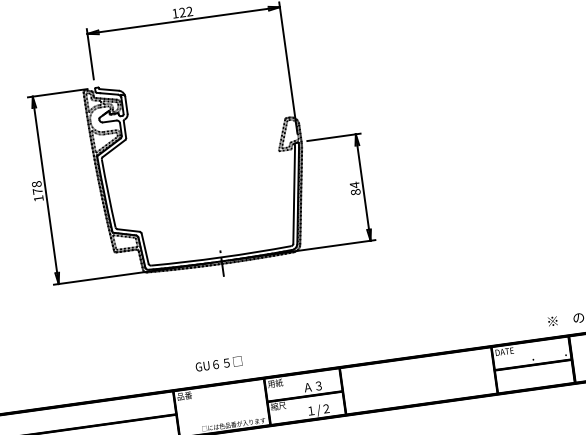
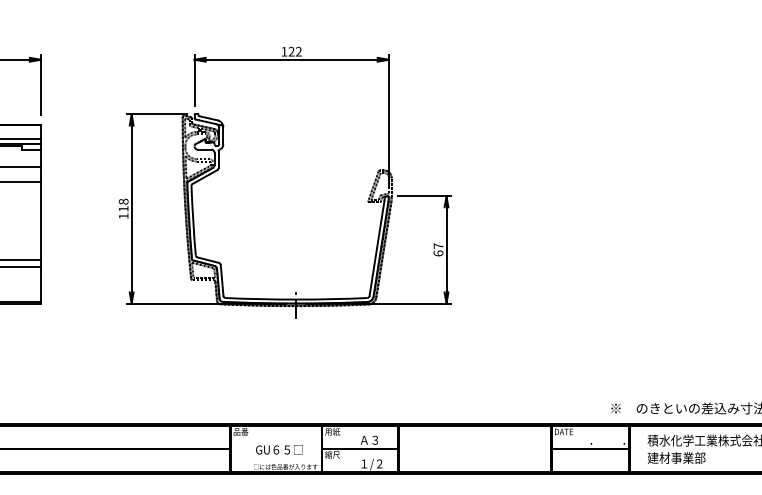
text: (355, 188) -> (438, 249), 84 -> 67
text: (37, 190) -> (123, 208), 178 -> 118
text: (219, 363) -> (279, 449), moved

